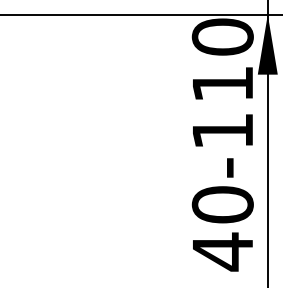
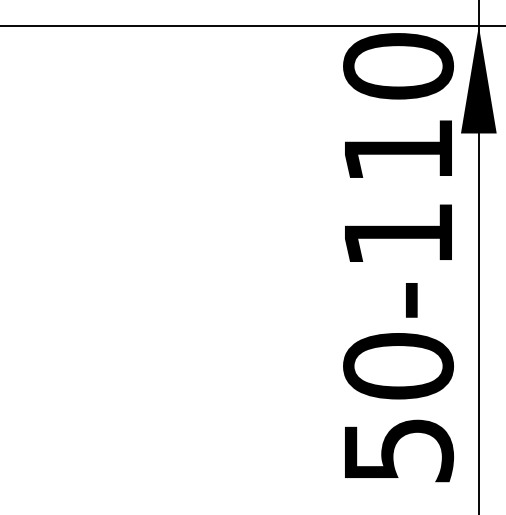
text: (223, 251) -> (399, 449), 40-110 -> 50-110

